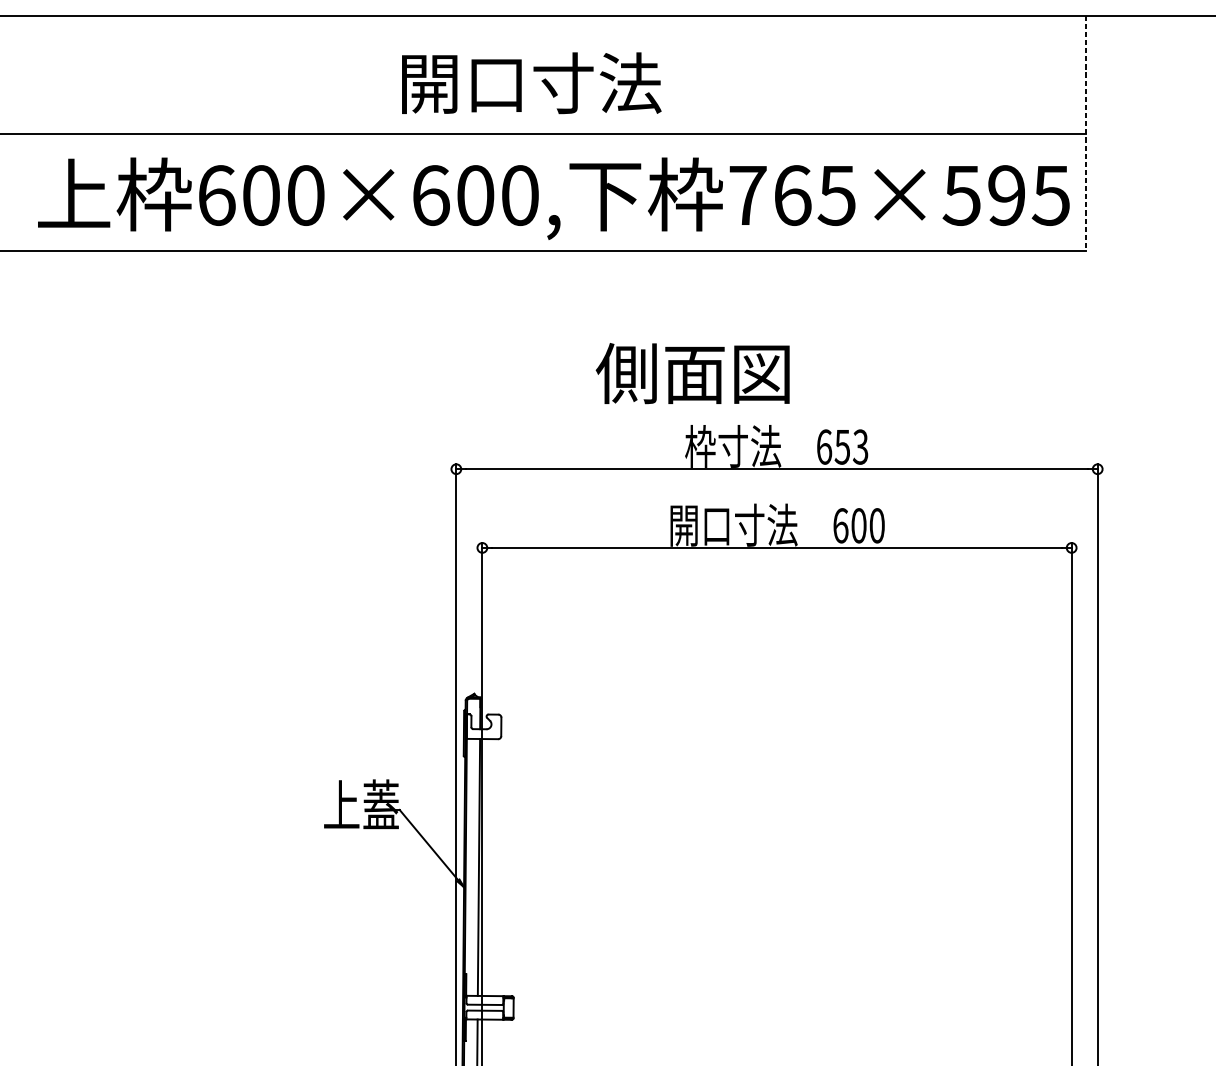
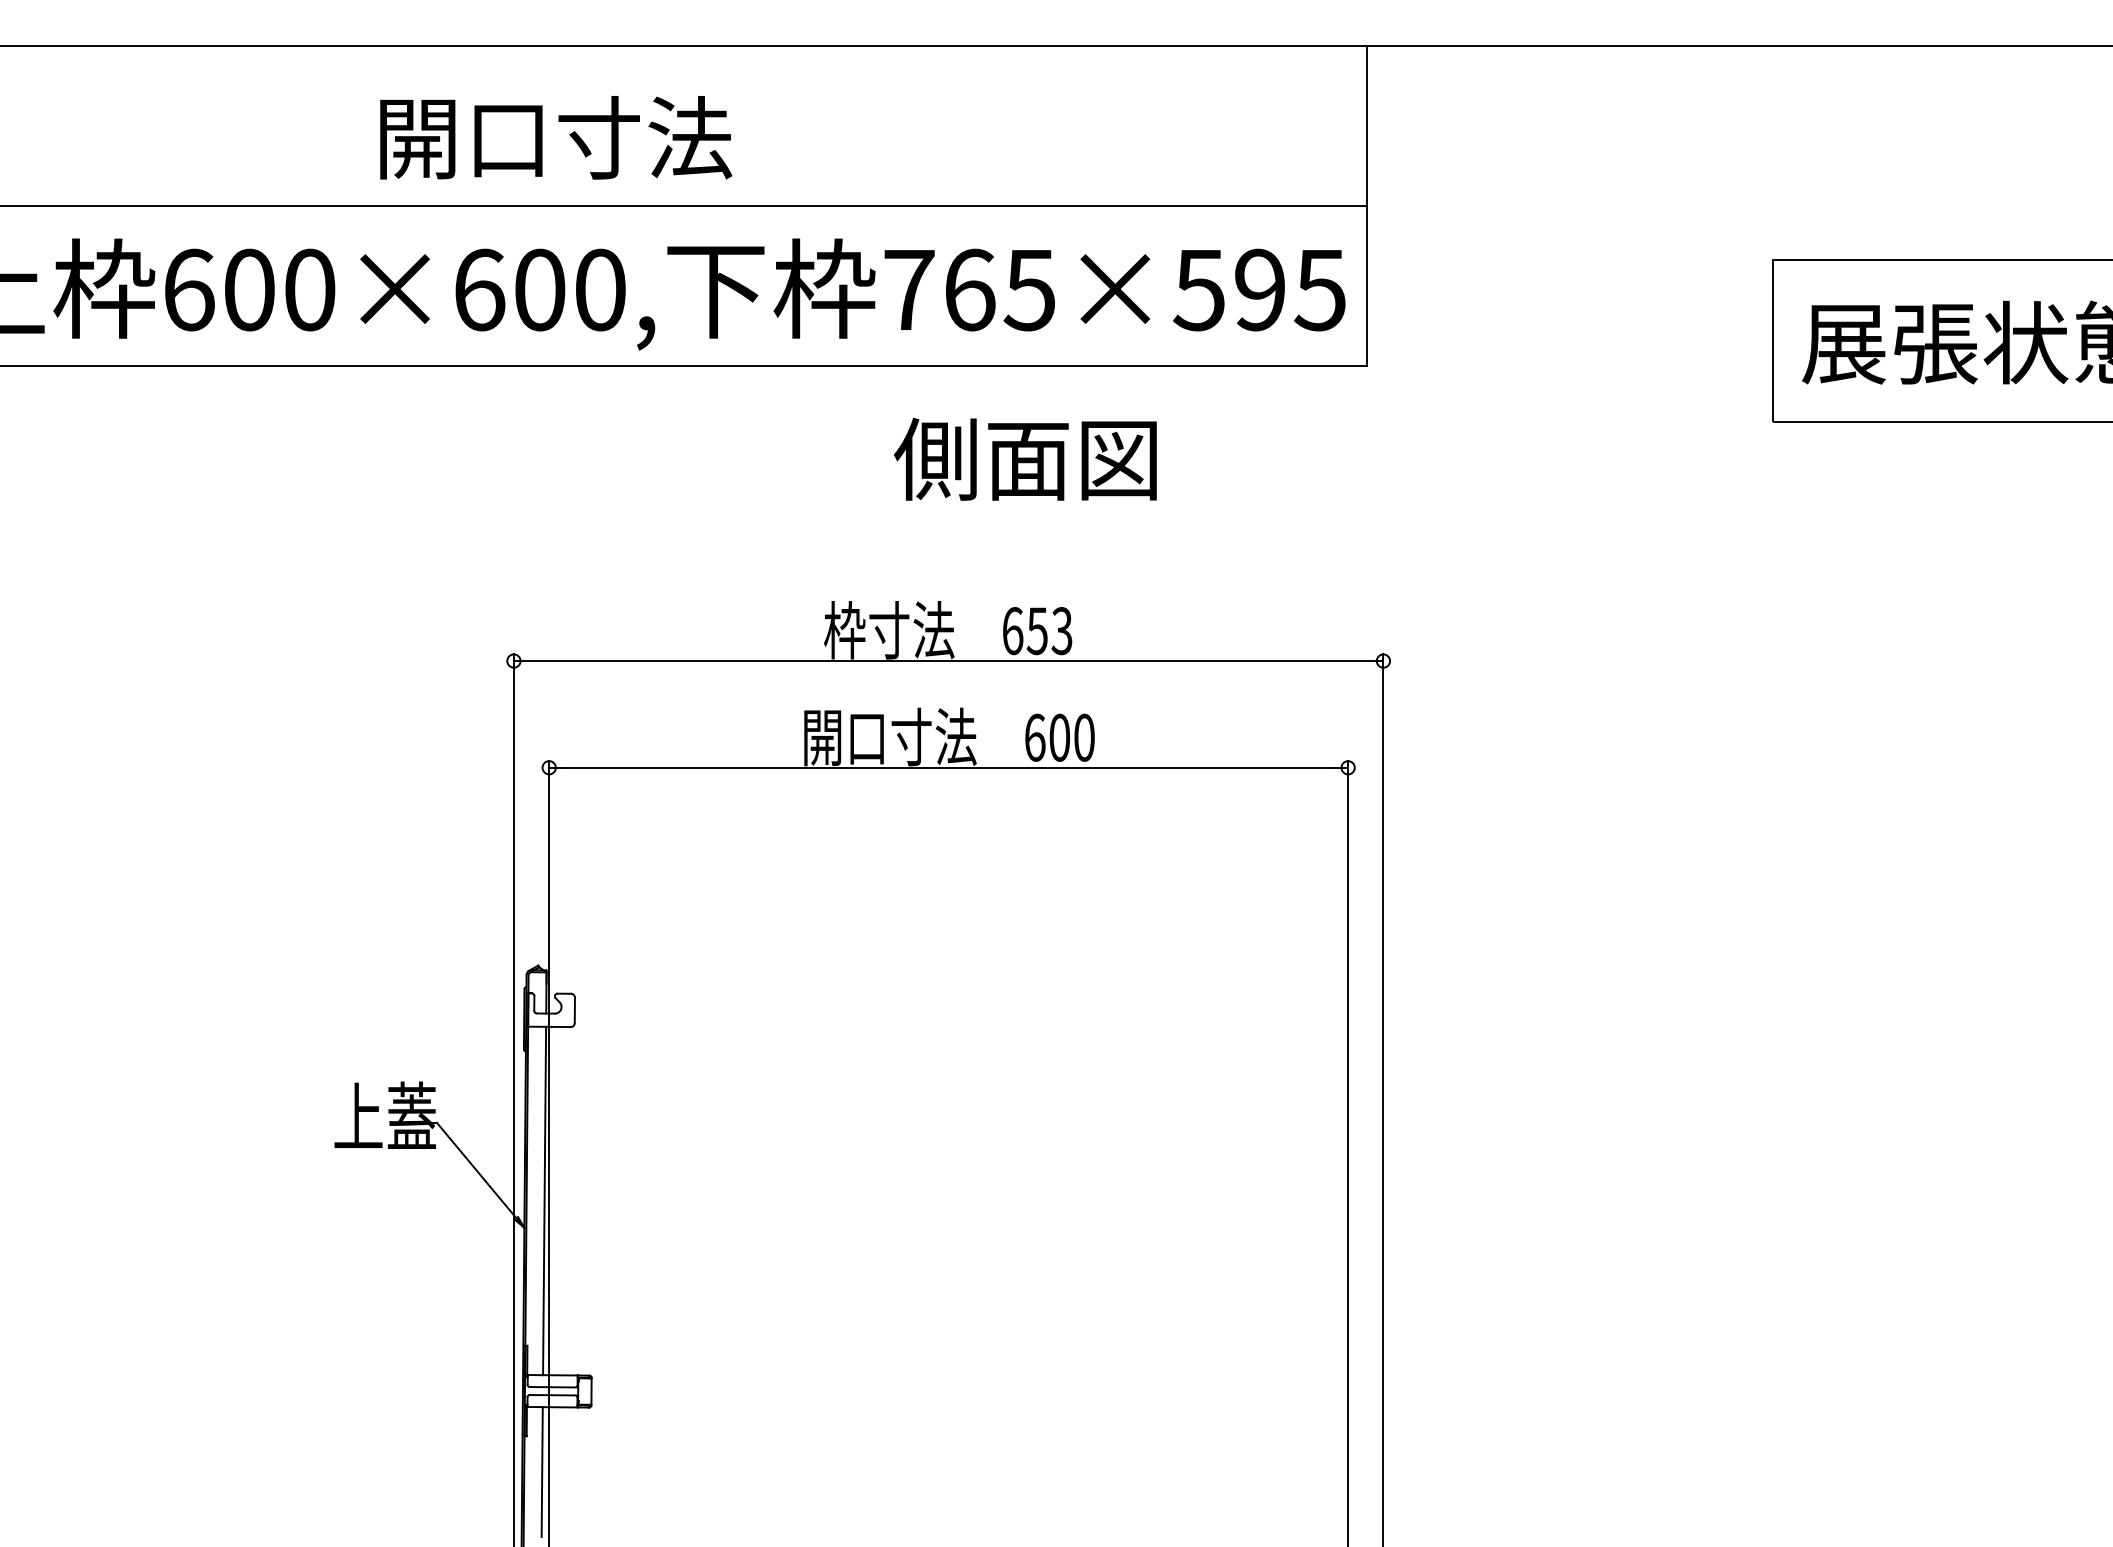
text: (532, 83) -> (556, 137), moved
line: (1085, 133) -> (1367, 205), dashed -> solid
text: (692, 372) -> (1025, 458), moved

